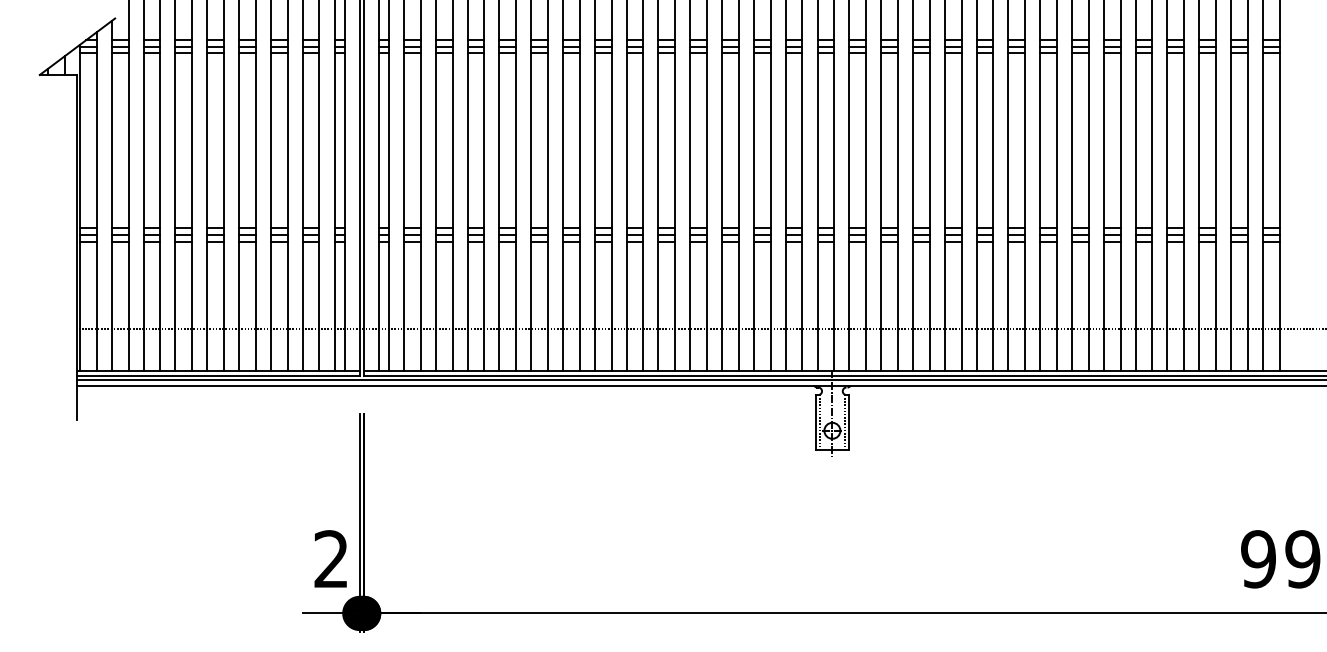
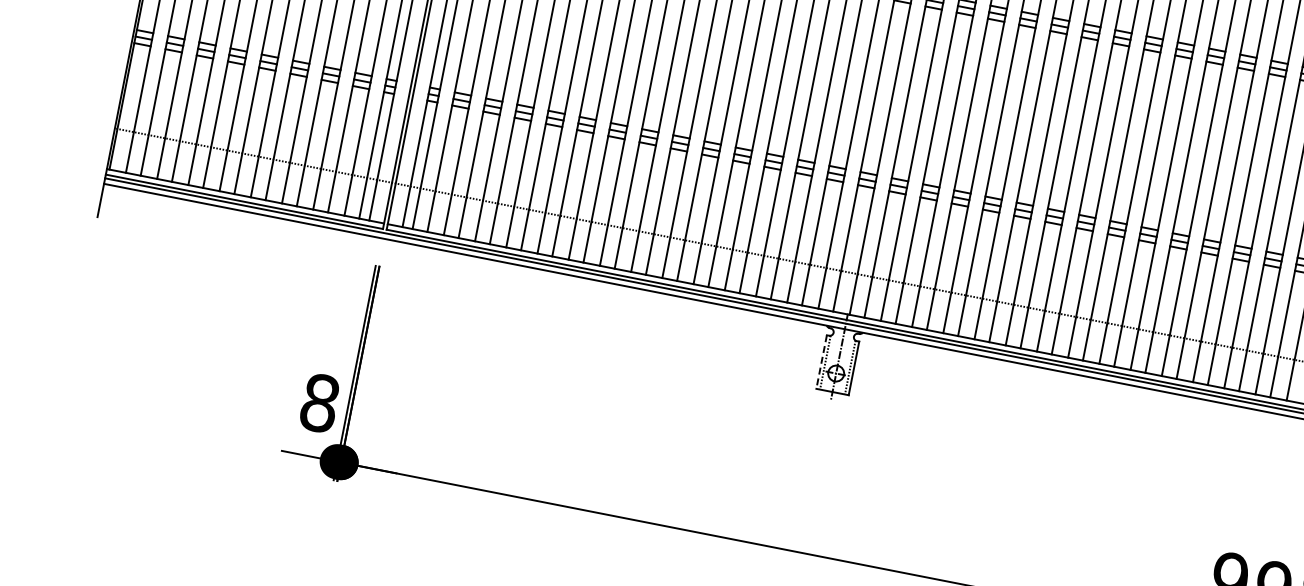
line: (815, 422) -> (821, 362), solid -> dashed
text: (331, 559) -> (319, 403), 2 -> 8

